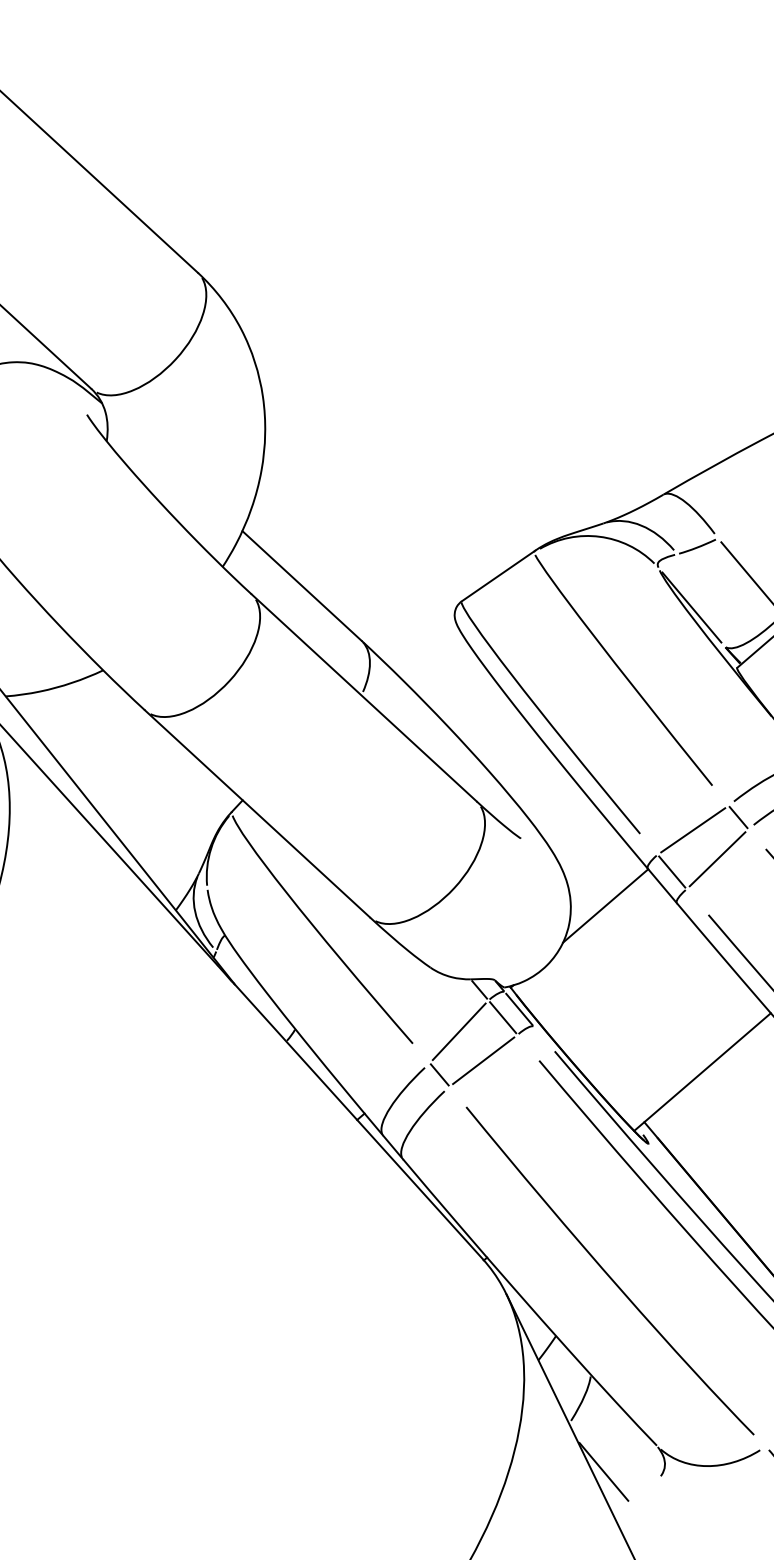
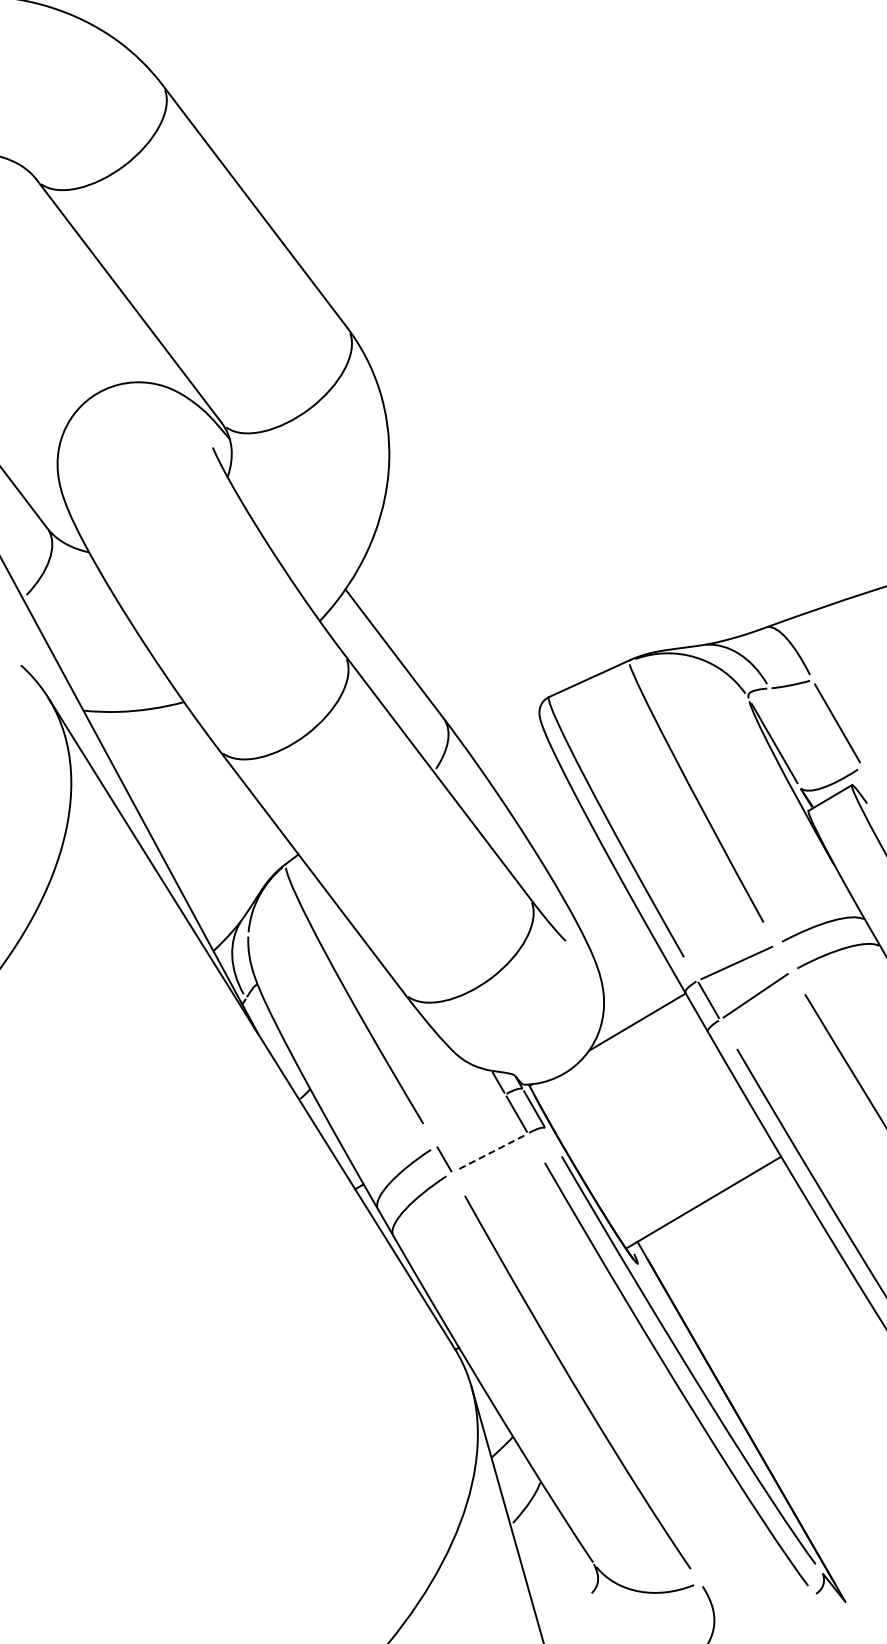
line: (738, 817) -> (783, 958), removed
line: (459, 1031) -> (471, 1120), removed
line: (483, 1061) -> (489, 1153), solid -> dashed
line: (603, 1471) -> (536, 1578), removed

